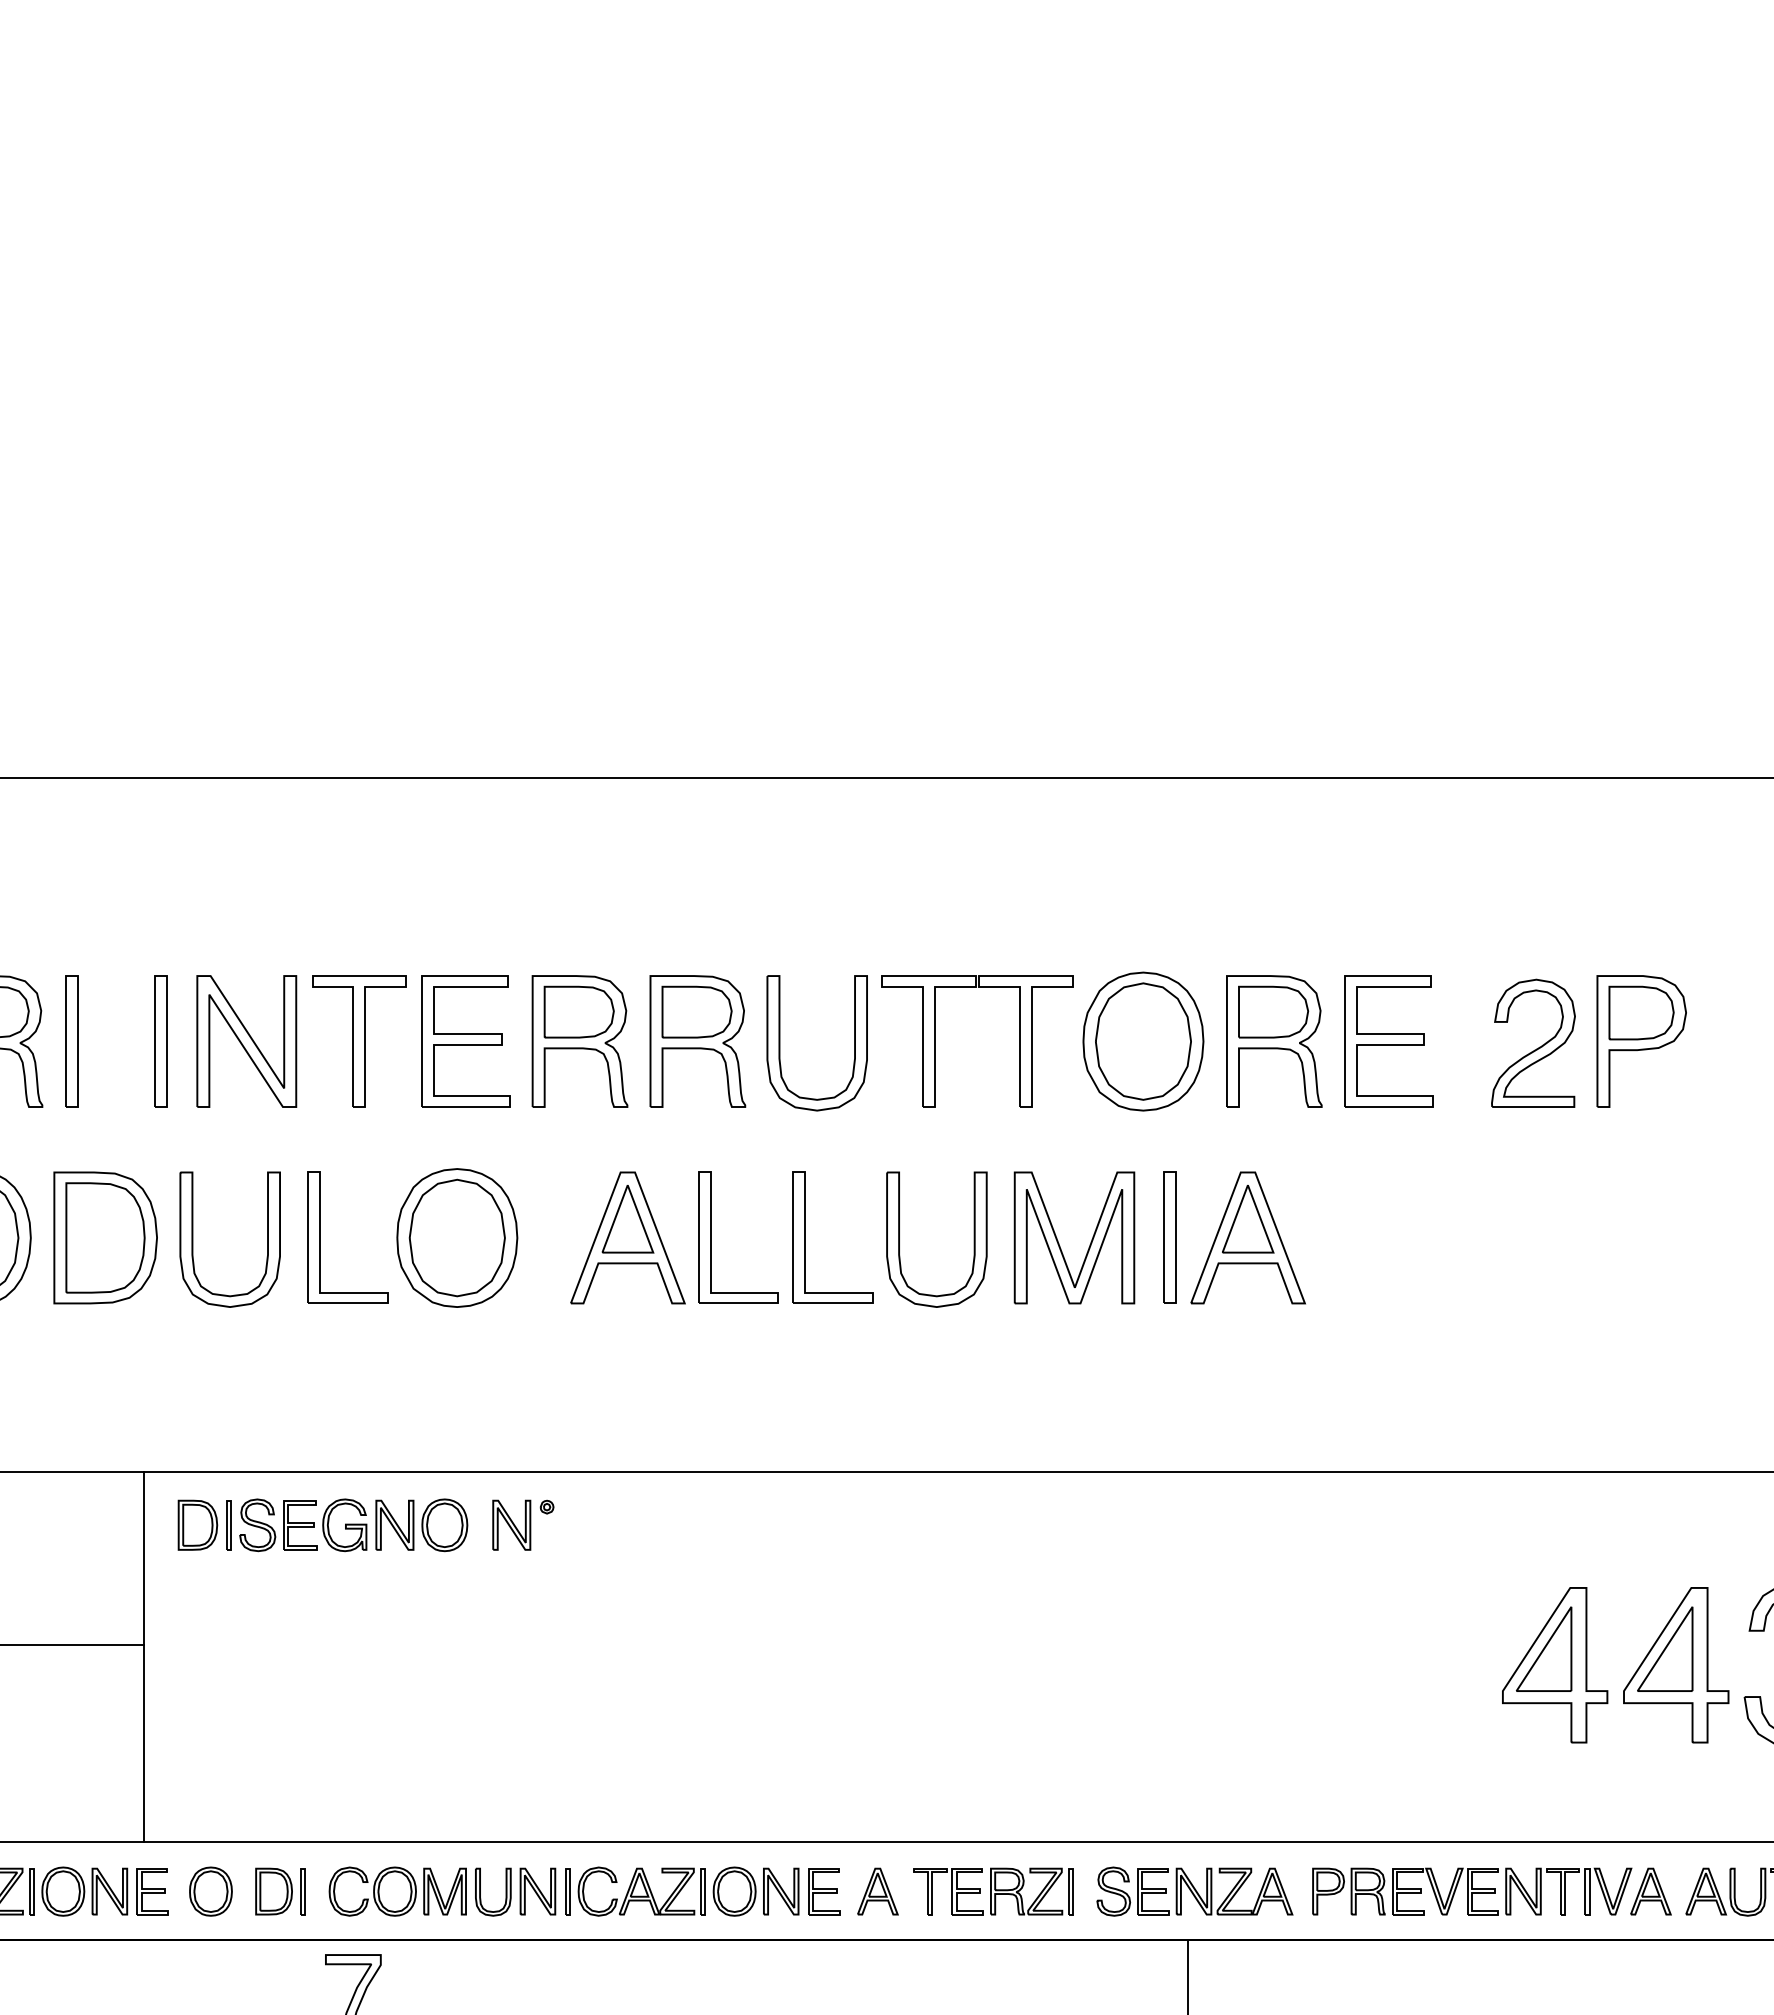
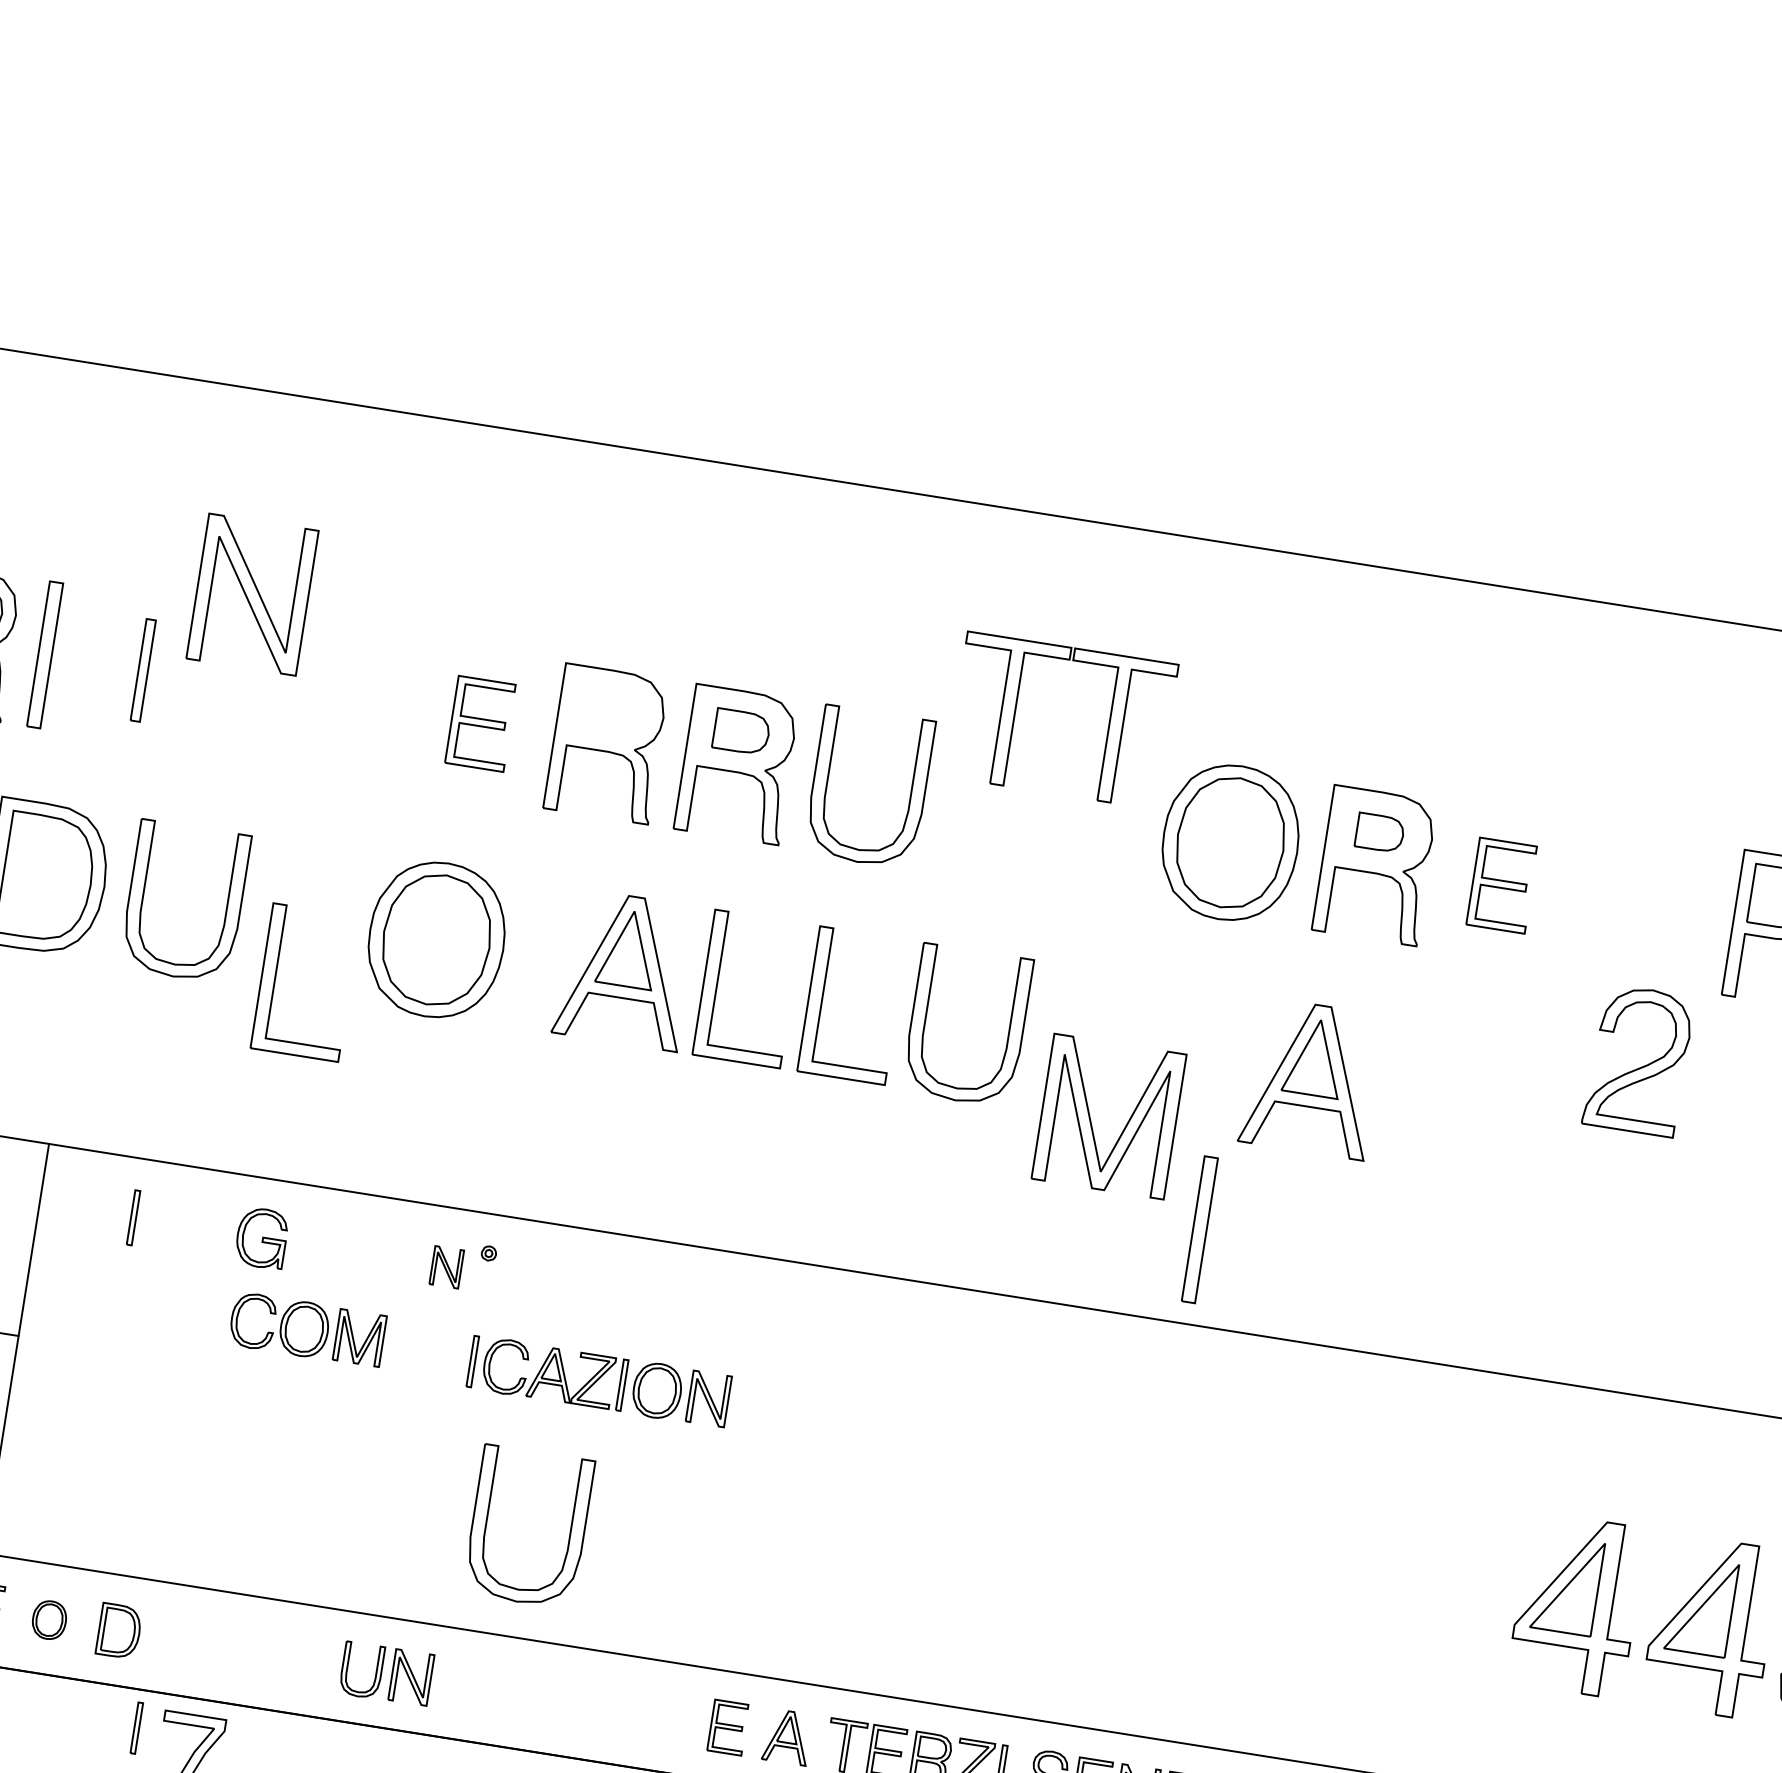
part: (578, 1011) -> (610, 710), removed
part: (696, 1011) -> (741, 731), size x0.7
part: (1273, 1011) -> (1379, 832), size x0.6
part: (160, 1041) -> (142, 670), size x0.7
part: (246, 1041) -> (252, 594), moved
part: (359, 1041) -> (362, 705), removed
part: (465, 1041) -> (480, 723), size x0.6
part: (935, 1041) -> (1015, 713), moved
part: (1388, 1041) -> (1501, 885), size x0.6
part: (1536, 1048) -> (1641, 1066), moved
part: (320, 1237) -> (275, 977), moved
part: (1169, 1237) -> (1199, 1229), moved
part: (1059, 1243) -> (1091, 1120), moved
part: (197, 1524) -> (98, 1211), removed
part: (511, 1524) -> (446, 1266), size x0.7
part: (278, 1525) -> (188, 1226), removed
part: (421, 1525) -> (346, 1251), removed
part: (583, 1742) -> (487, 1520), added
part: (210, 1891) -> (48, 1619), size x0.7
part: (302, 1891) -> (136, 1727), moved
part: (397, 1891) -> (307, 1329), moved
part: (682, 1891) -> (599, 1381), moved

